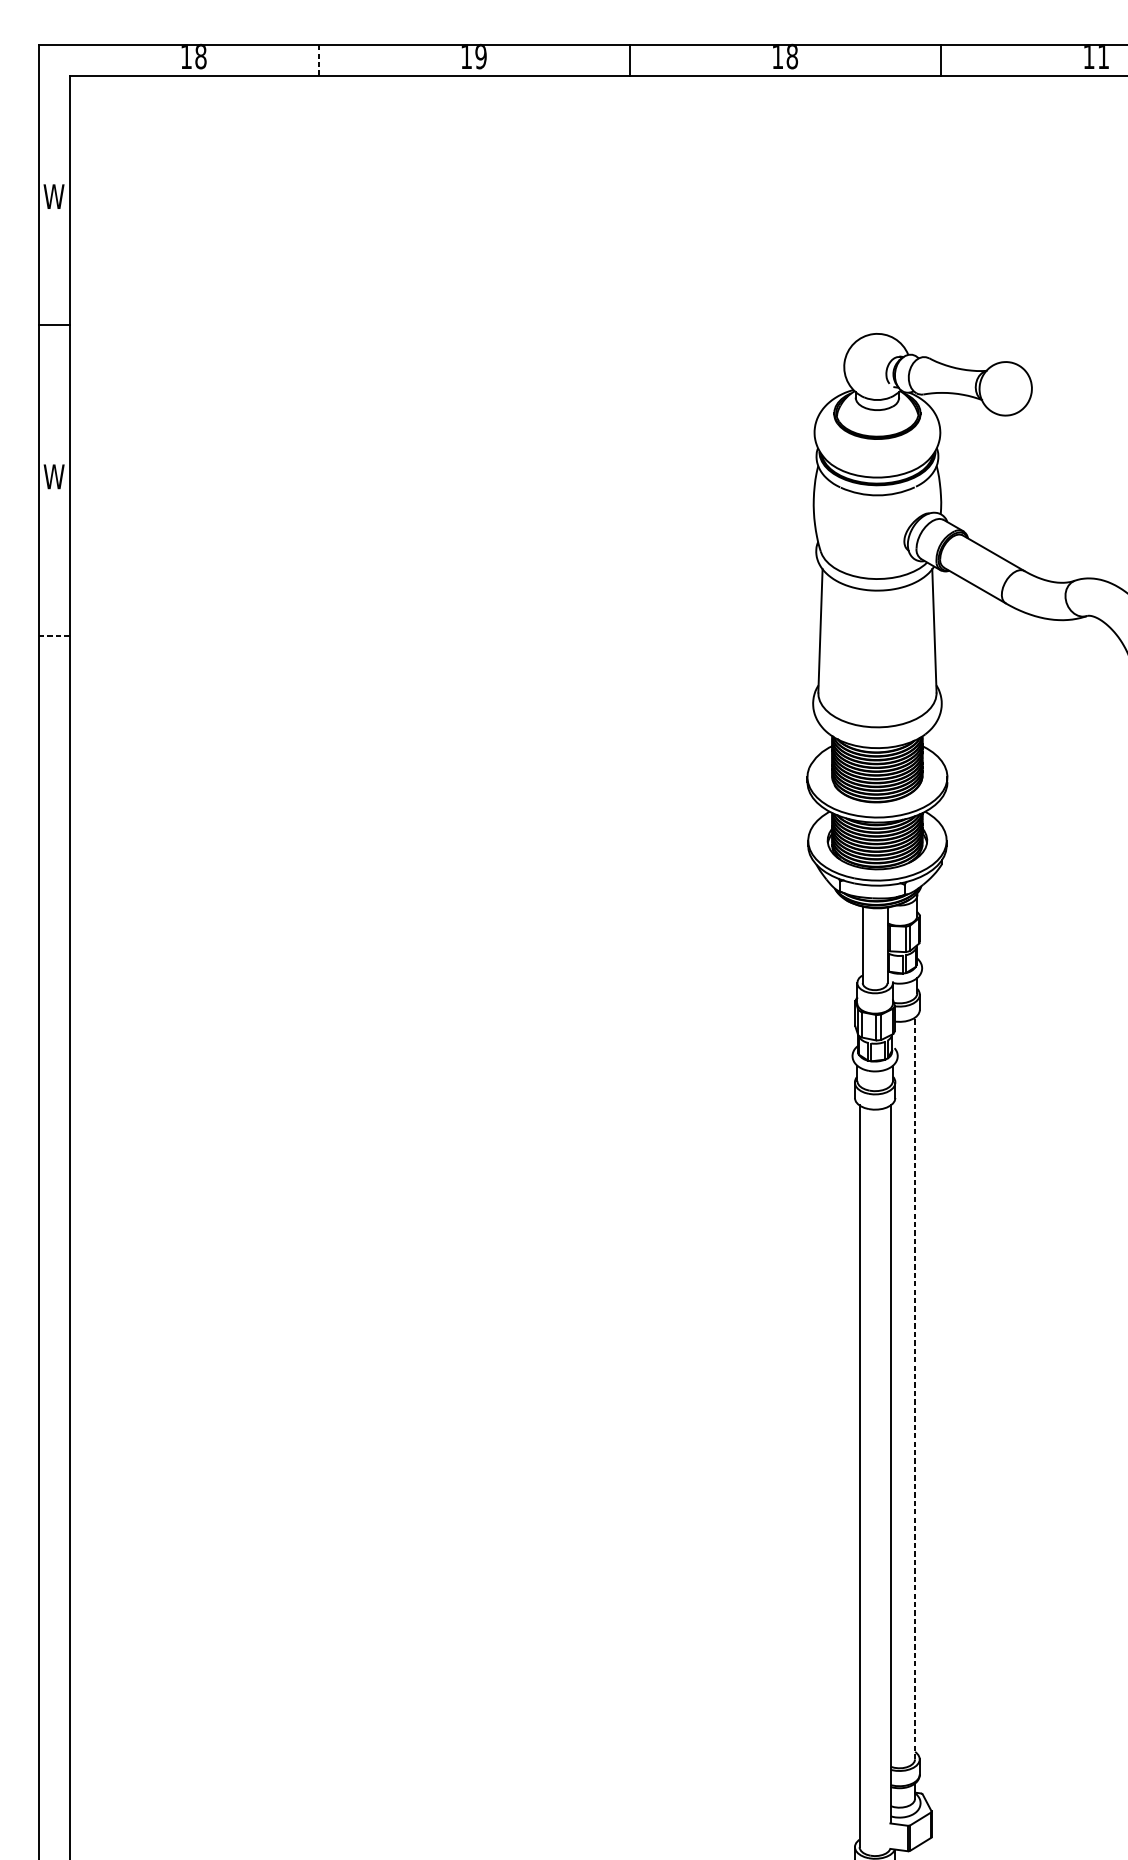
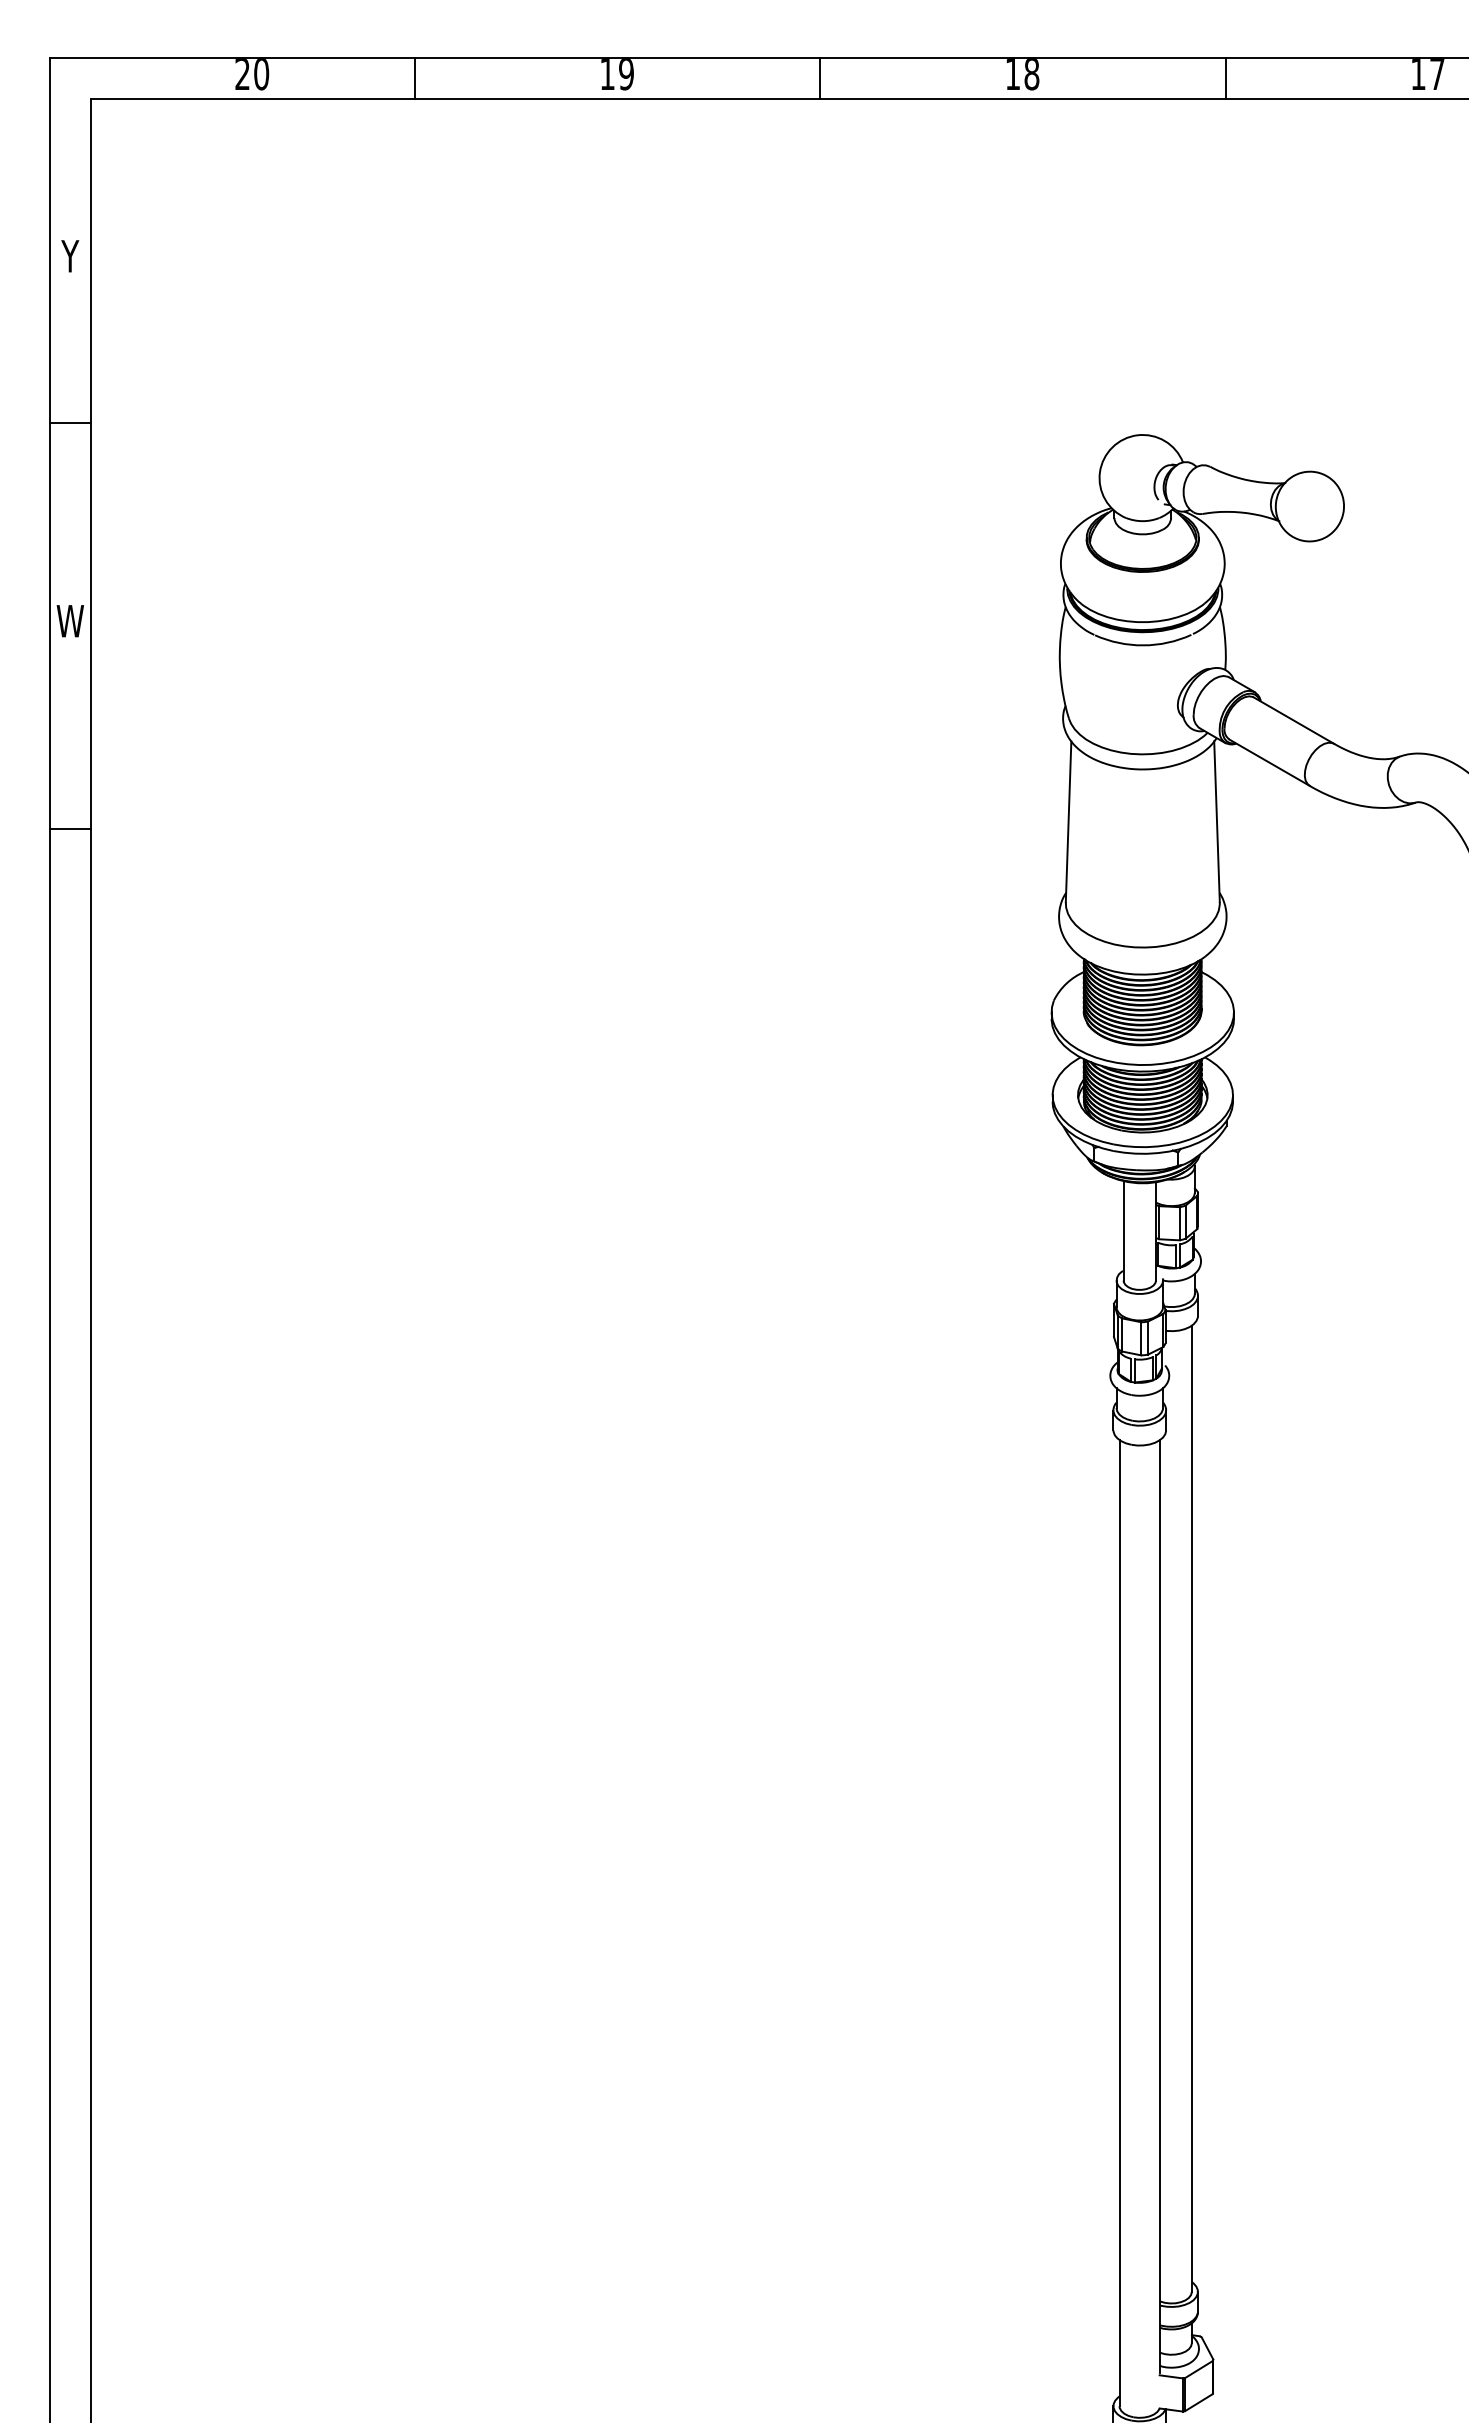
text: (193, 57) -> (252, 74), 18 -> 20
text: (1103, 57) -> (1437, 74), 11 -> 17
line: (319, 60) -> (415, 78), dashed -> solid
text: (53, 196) -> (69, 256), W -> Y
line: (53, 635) -> (69, 828), dashed -> solid
line: (914, 1388) -> (1191, 1808), dashed -> solid

